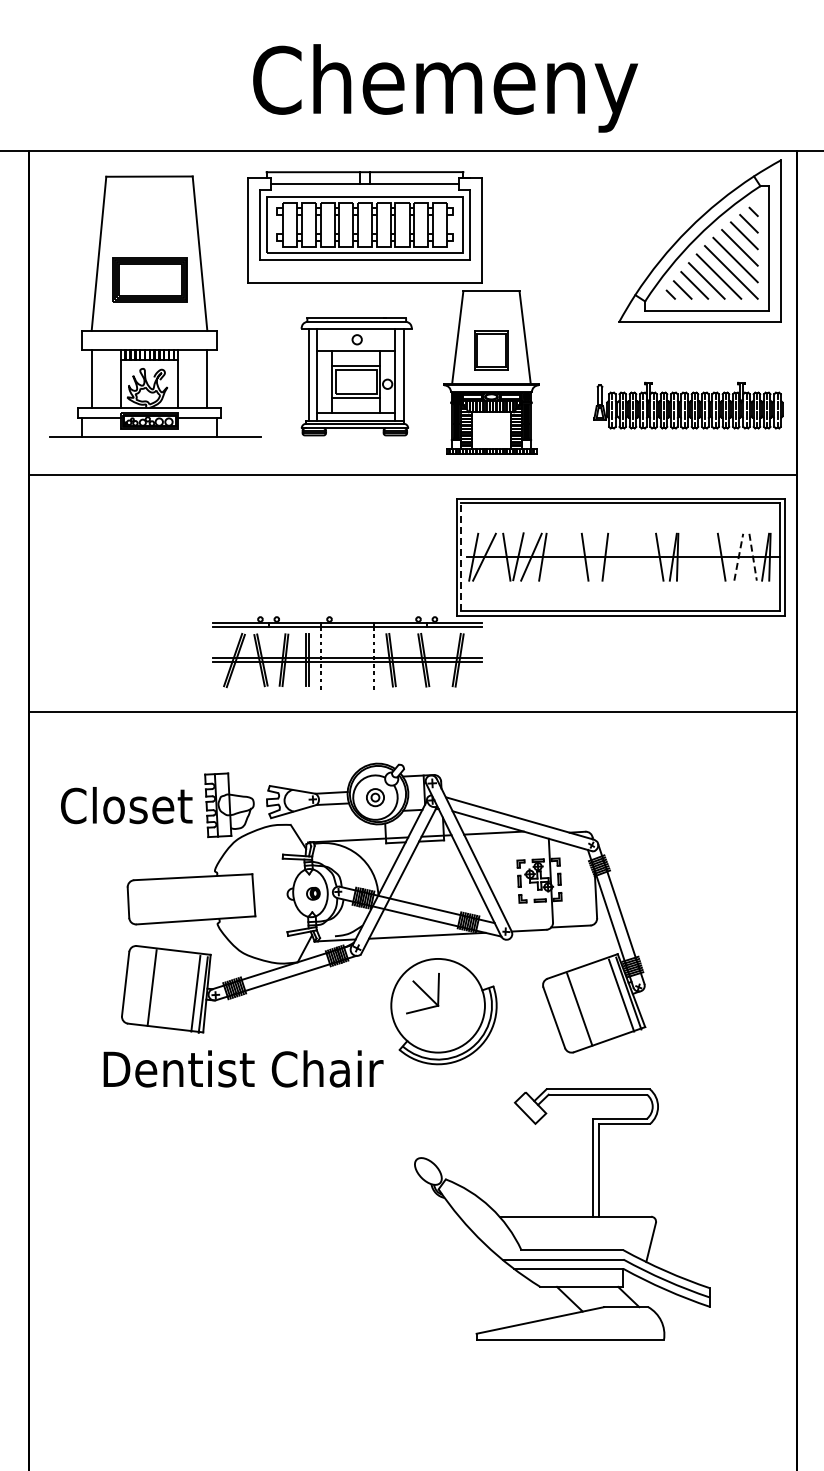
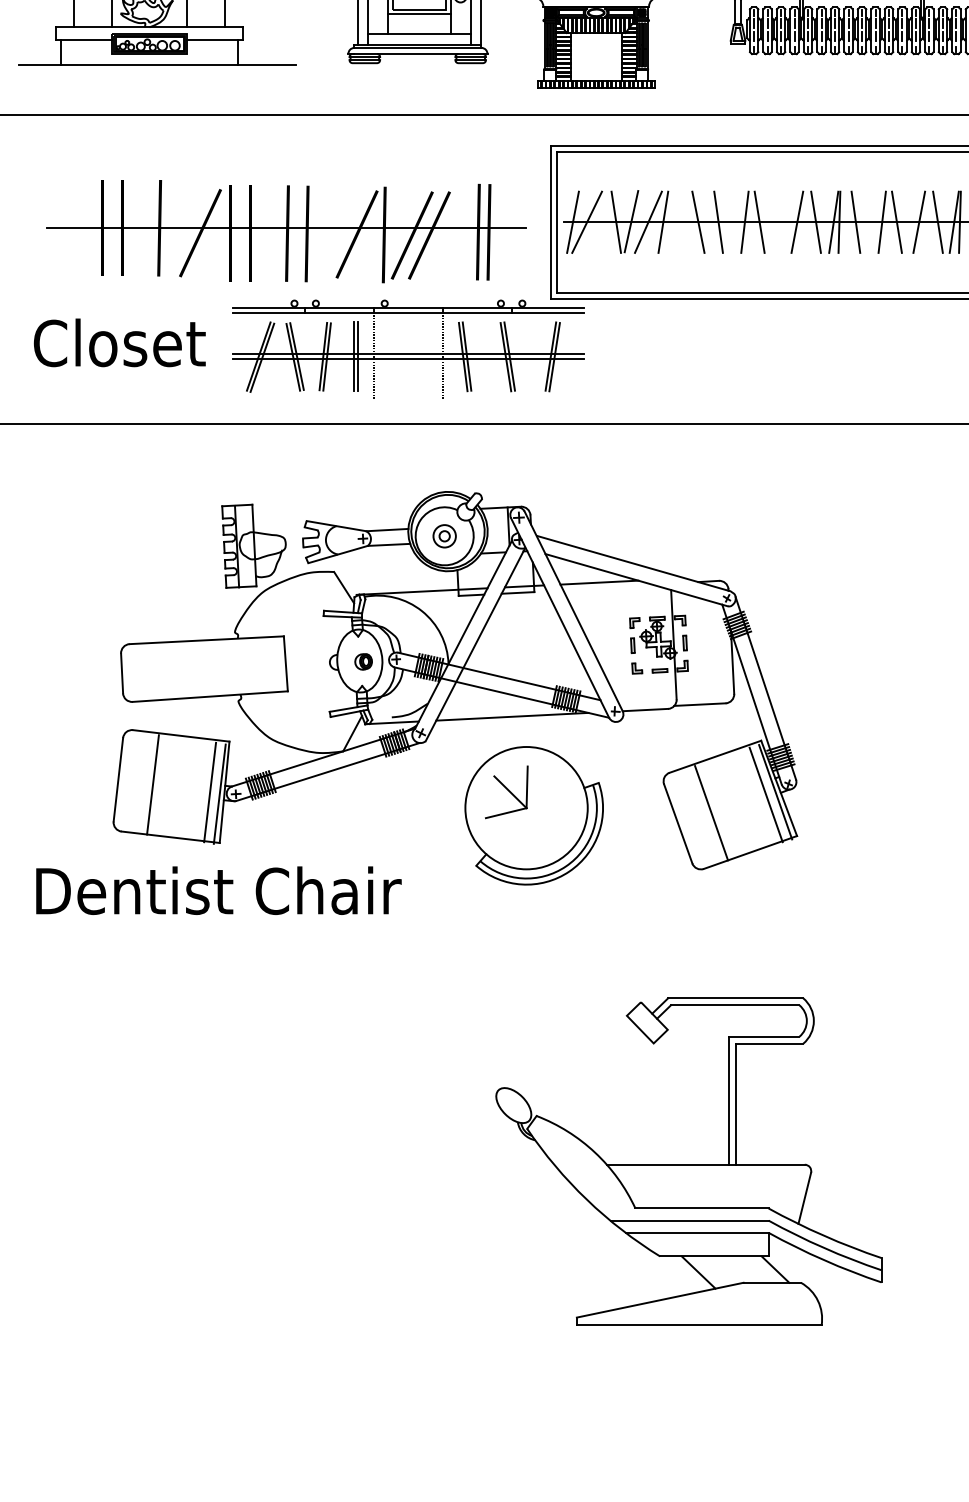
line: (569, 556) -> (698, 221), added
line: (616, 556) -> (759, 221), added
line: (644, 556) -> (796, 221), added
line: (689, 556) -> (854, 221), added
line: (710, 556) -> (882, 221), added
line: (461, 557) -> (557, 222), dashed -> solid
line: (738, 557) -> (918, 222), dashed -> solid
line: (753, 557) -> (938, 222), dashed -> solid
part: (253, 563) -> (285, 230), added
text: (126, 805) -> (119, 342), moved
text: (243, 1068) -> (218, 890), moved
part: (562, 1214) -> (689, 1161), moved

